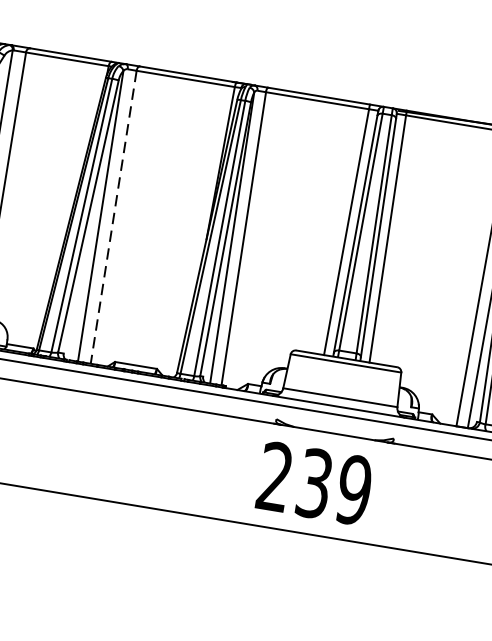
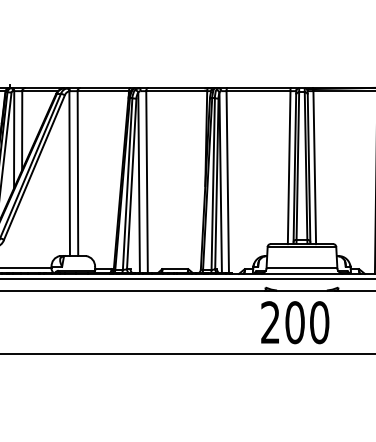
line: (114, 216) -> (147, 181), dashed -> solid
text: (334, 486) -> (307, 322), 239 -> 200

